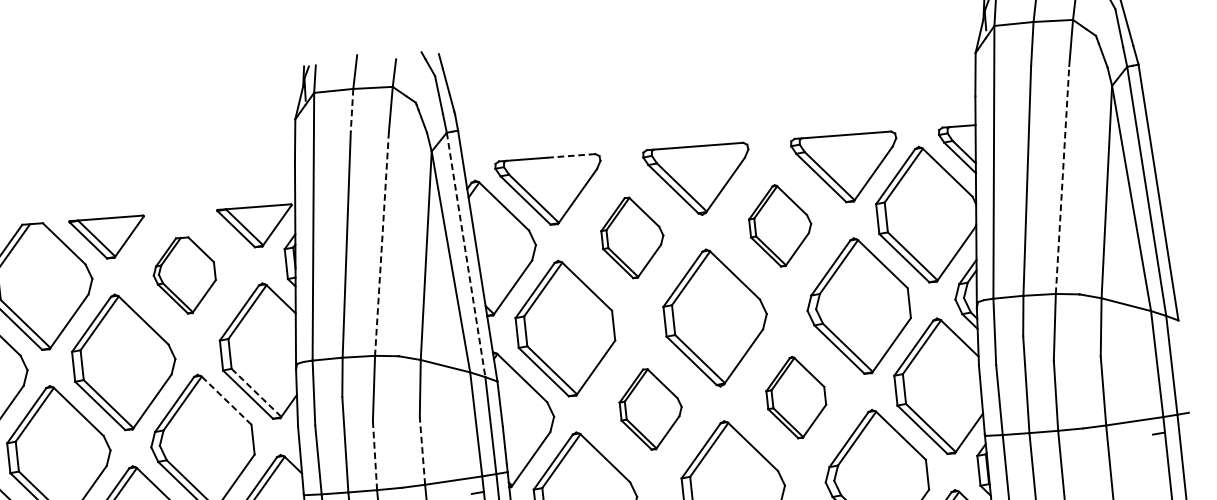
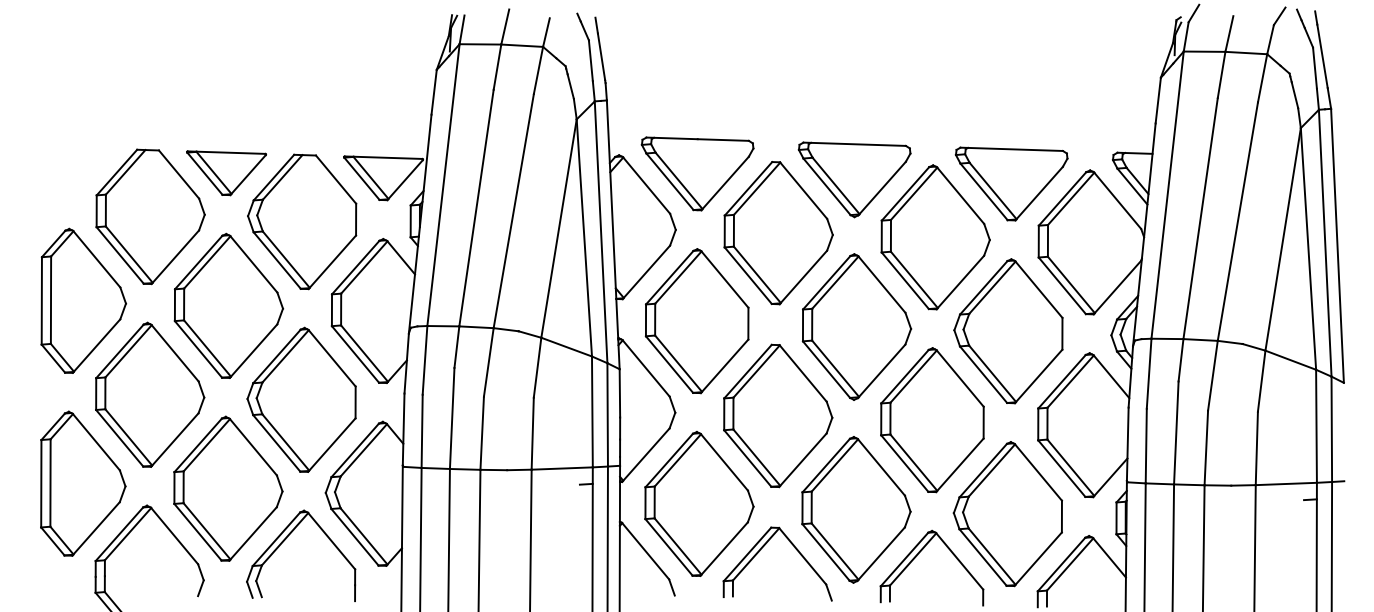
line: (352, 110) -> (497, 67), dashed -> solid
line: (571, 156) -> (723, 140), dashed -> solid
line: (1062, 179) -> (1237, 221), dashed -> solid
part: (780, 225) -> (935, 237), size x1.67
part: (632, 237) -> (778, 233), size x1.67
line: (381, 244) -> (513, 211), dashed -> solid
line: (466, 255) -> (601, 232), dashed -> solid
part: (184, 275) -> (302, 221), size x1.67
line: (256, 392) -> (364, 353), dashed -> solid
part: (796, 397) -> (932, 420), size x1.67
line: (226, 400) -> (332, 358), dashed -> solid
part: (651, 408) -> (778, 415), size x1.67
line: (422, 450) -> (532, 433), dashed -> solid
line: (375, 455) -> (482, 433), dashed -> solid

